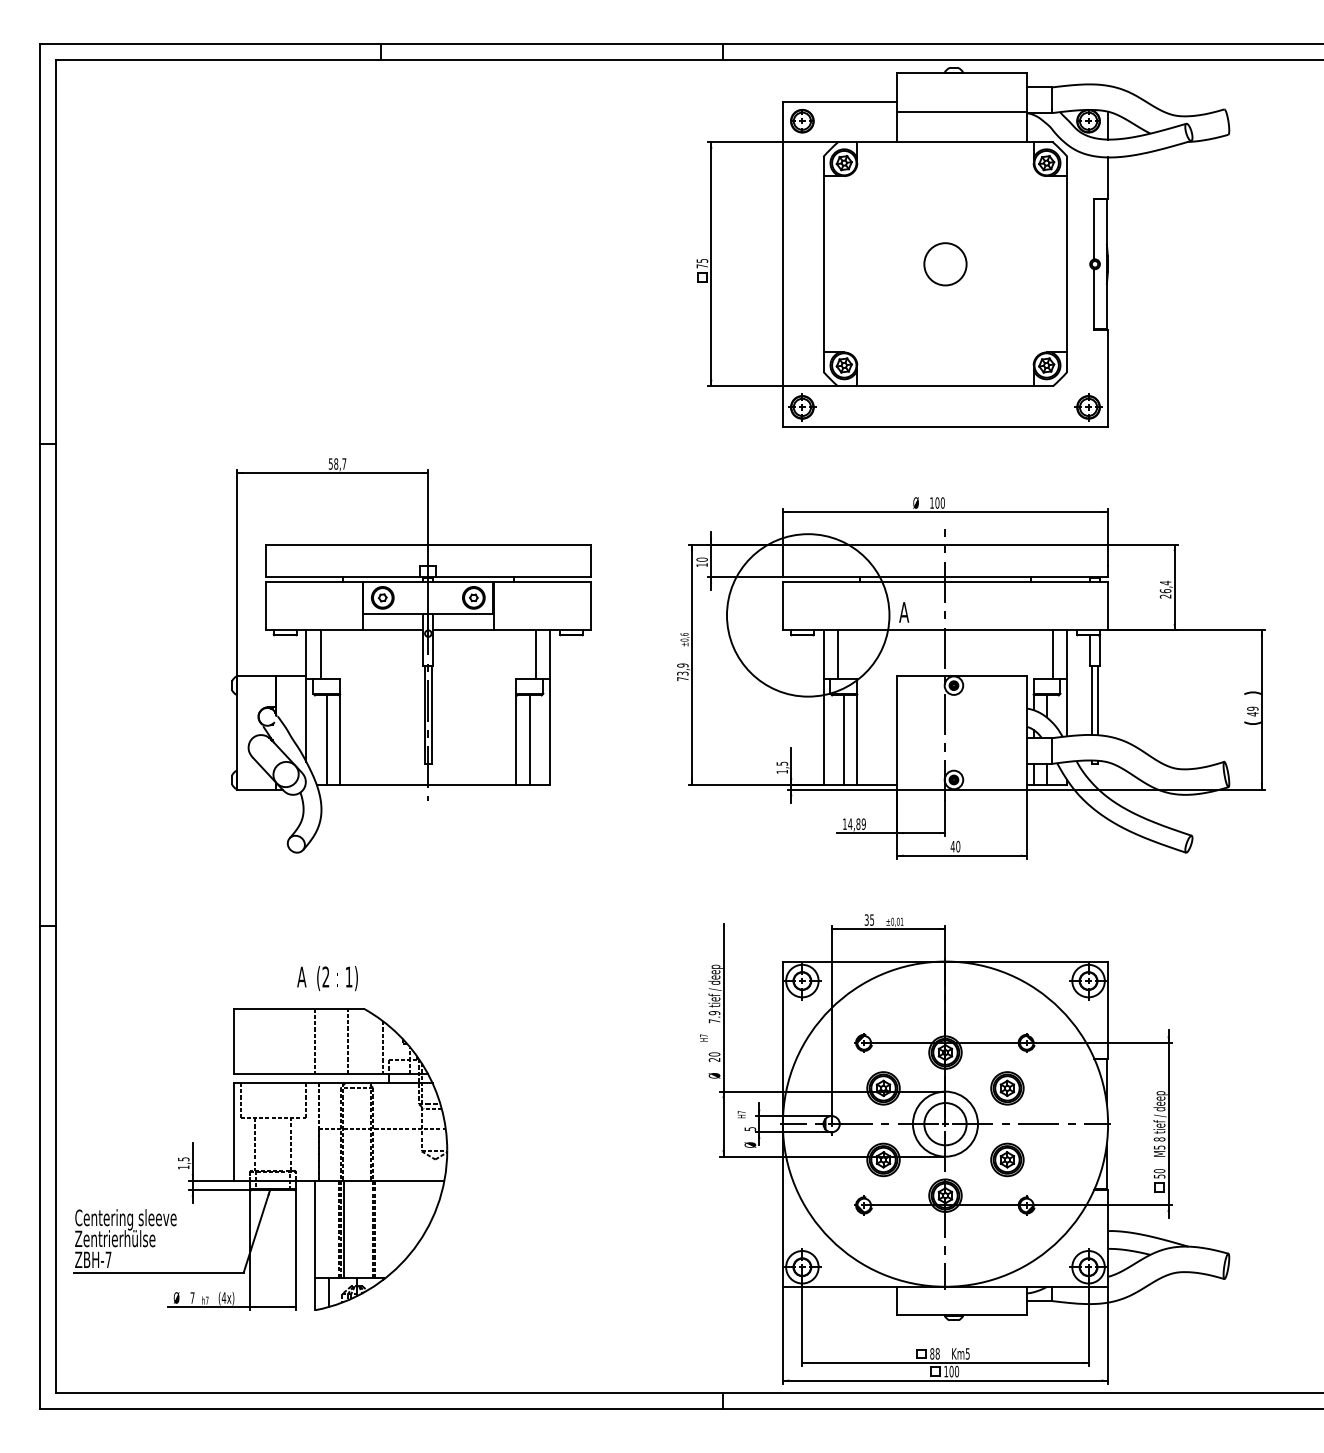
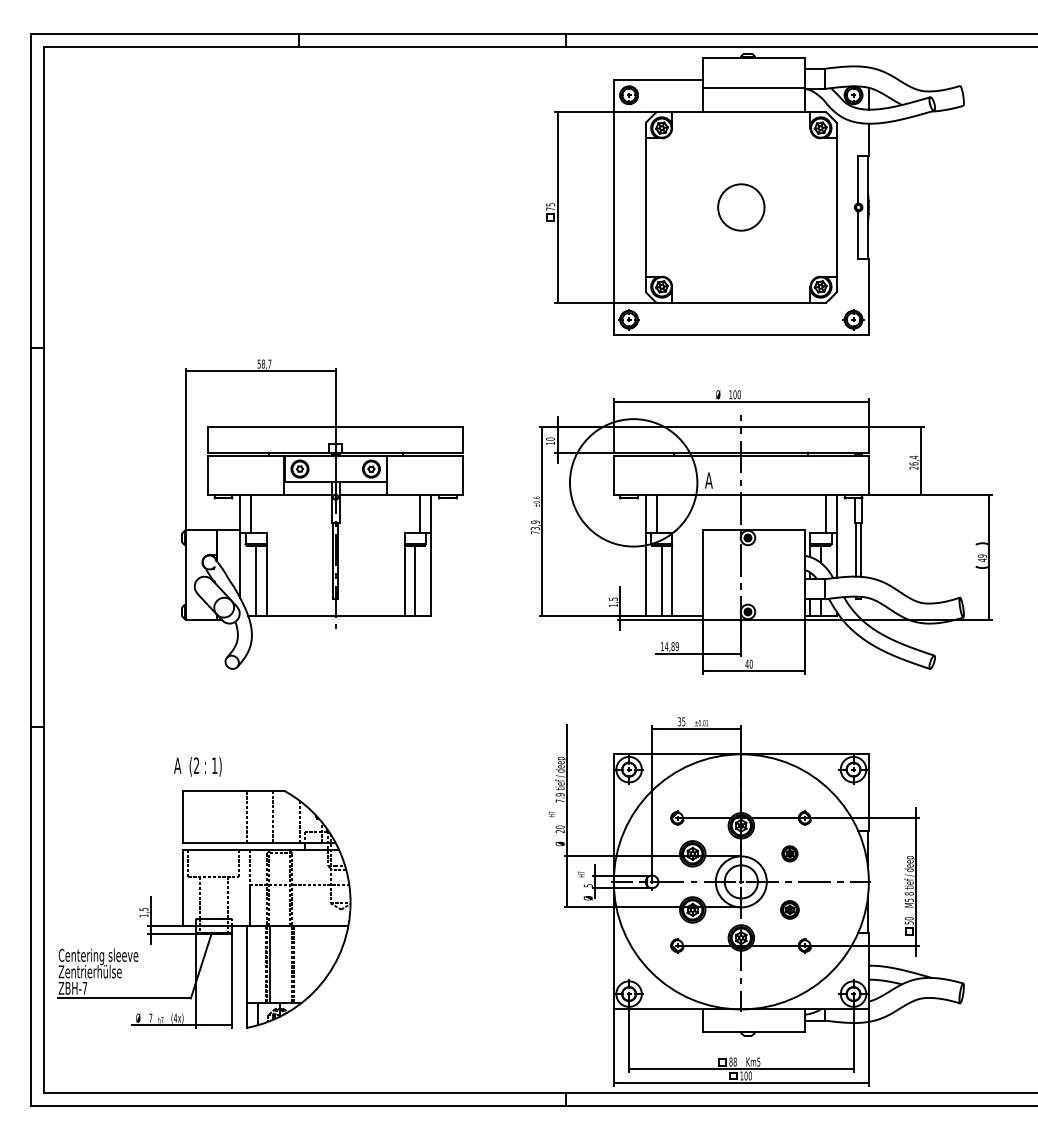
circle: (945, 264) -> (741, 207), size x1.4
text: (327, 978) -> (197, 766), moved
part: (1007, 1088) -> (789, 853), size x0.6
part: (1007, 1159) -> (789, 909), size x0.7

